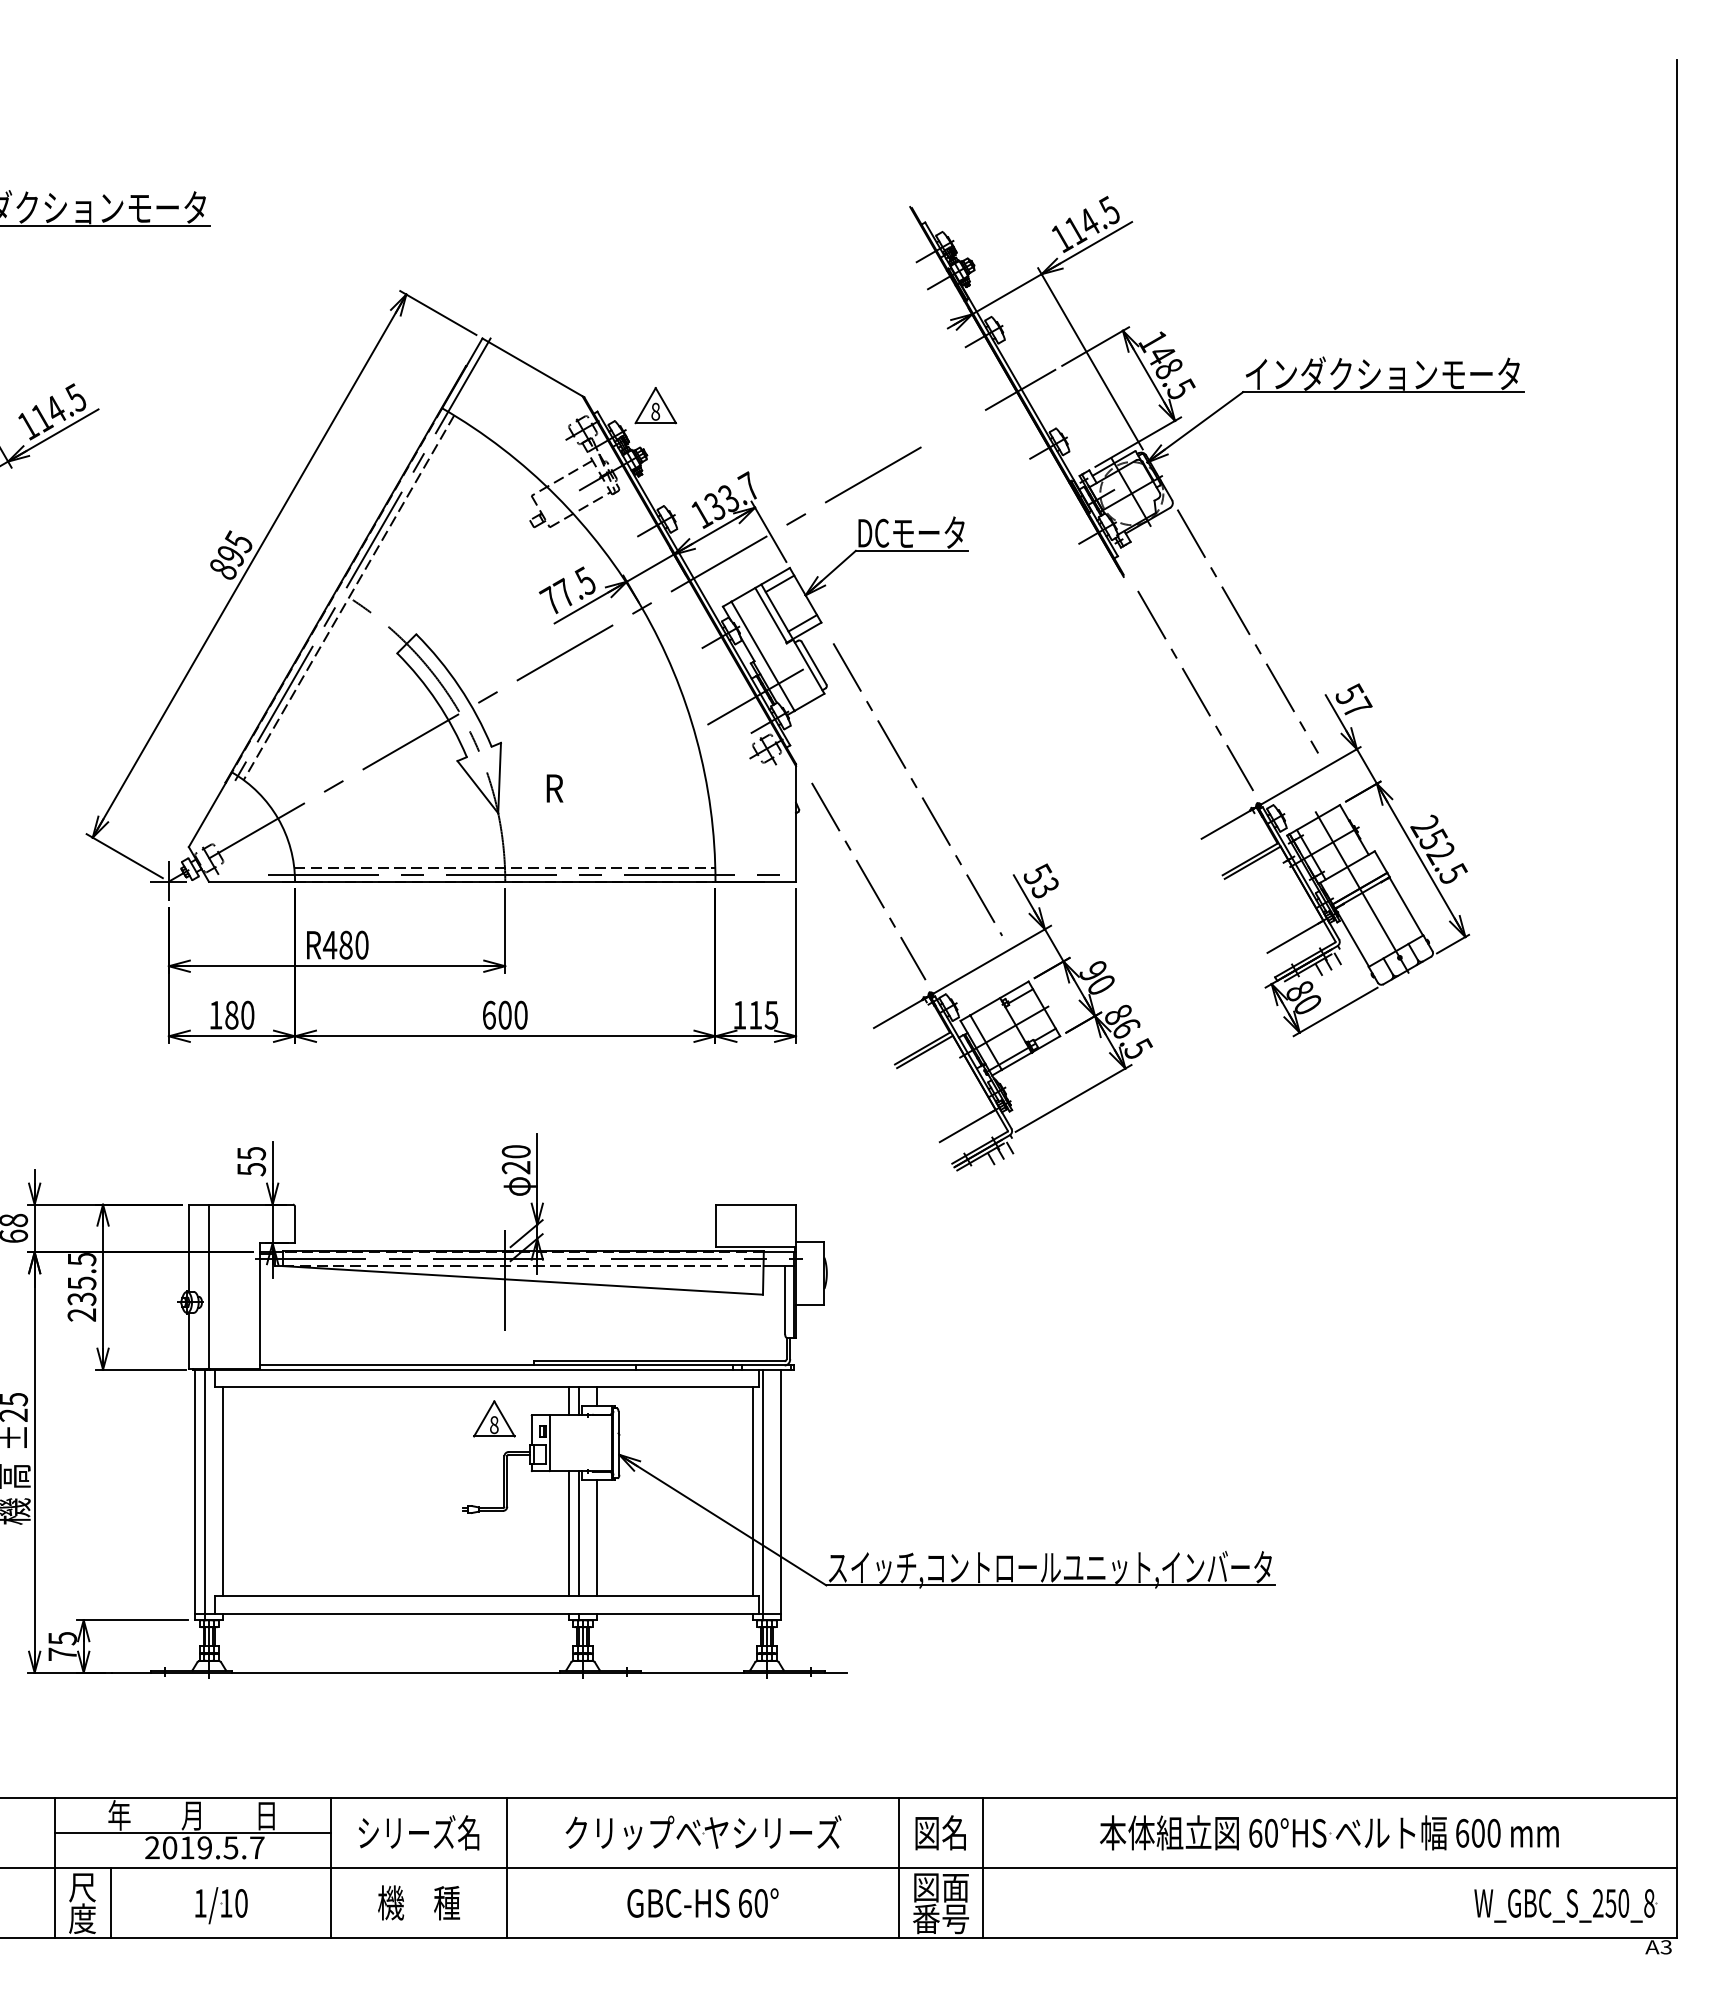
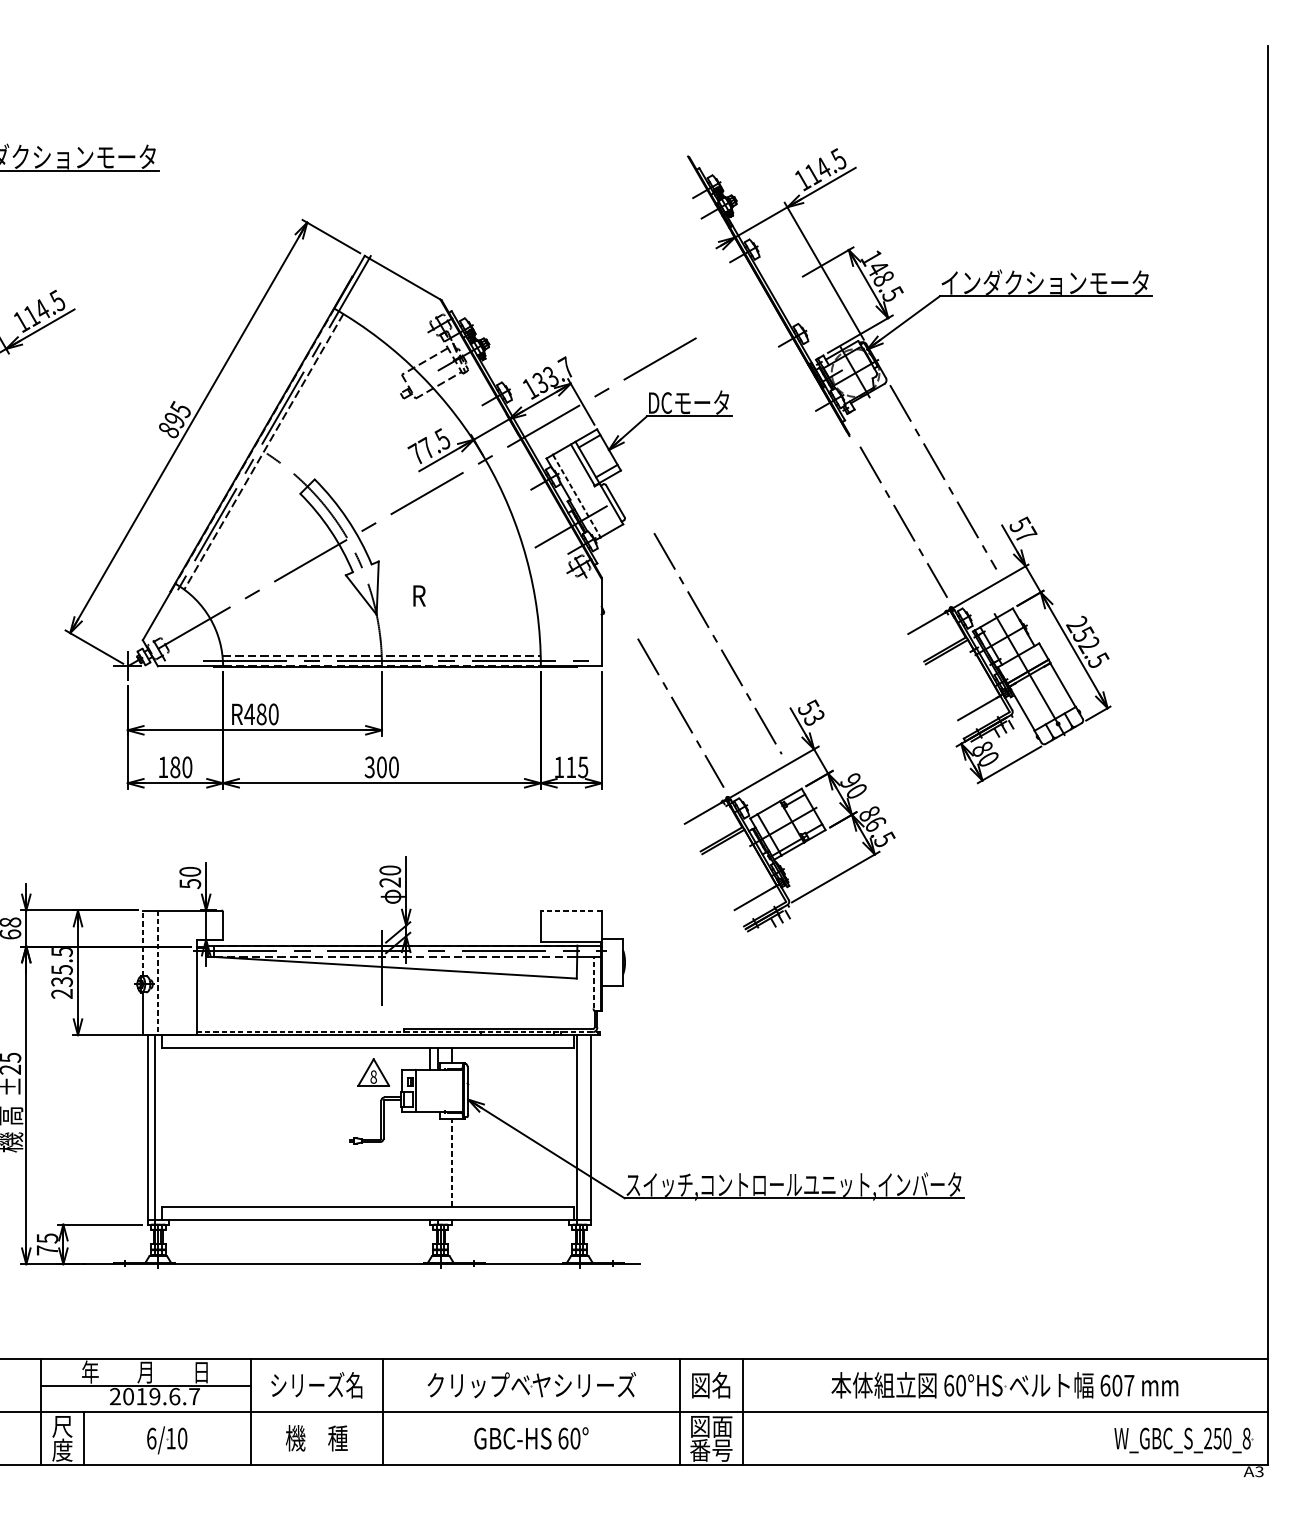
line: (1020, 389) -> (771, 294), removed
part: (655, 405) -> (495, 306), removed
line: (763, 656) -> (577, 496), solid -> dashed
part: (981, 907) -> (766, 732), moved
text: (488, 1014) -> (369, 766), 600 -> 300
text: (251, 1153) -> (190, 871), 55 -> 50
line: (755, 1204) -> (571, 910), solid -> dashed
line: (188, 1248) -> (142, 943), solid -> dashed
line: (208, 1287) -> (157, 973), solid -> dashed
line: (785, 1299) -> (593, 982), solid -> dashed
line: (526, 1365) -> (398, 1032), solid -> dashed
line: (223, 1491) -> (169, 1127), removed
line: (752, 1491) -> (568, 1127), removed
line: (568, 1533) -> (429, 1159), removed
line: (579, 1533) -> (438, 1159), removed
line: (597, 1538) -> (451, 1162), solid -> dashed
text: (1493, 1832) -> (1128, 1385), 600 -> 607
text: (230, 1847) -> (174, 1396), 2019.5.7 -> 2019.6.7
text: (200, 1903) -> (151, 1438), 1/10 -> 6/10

